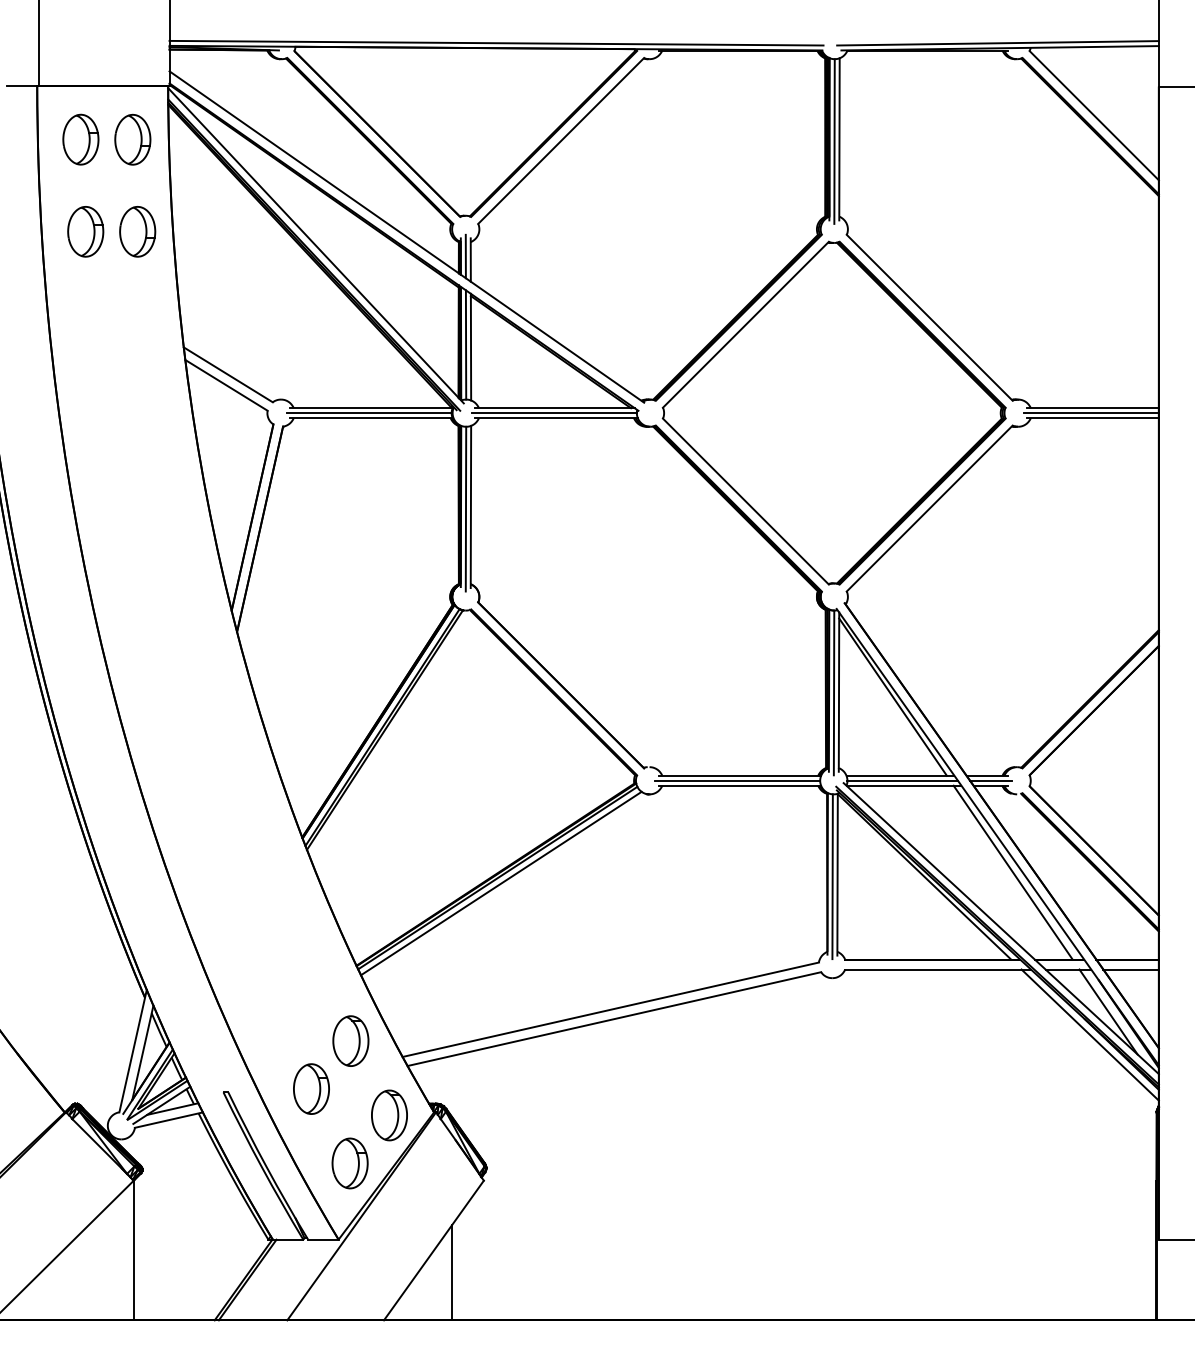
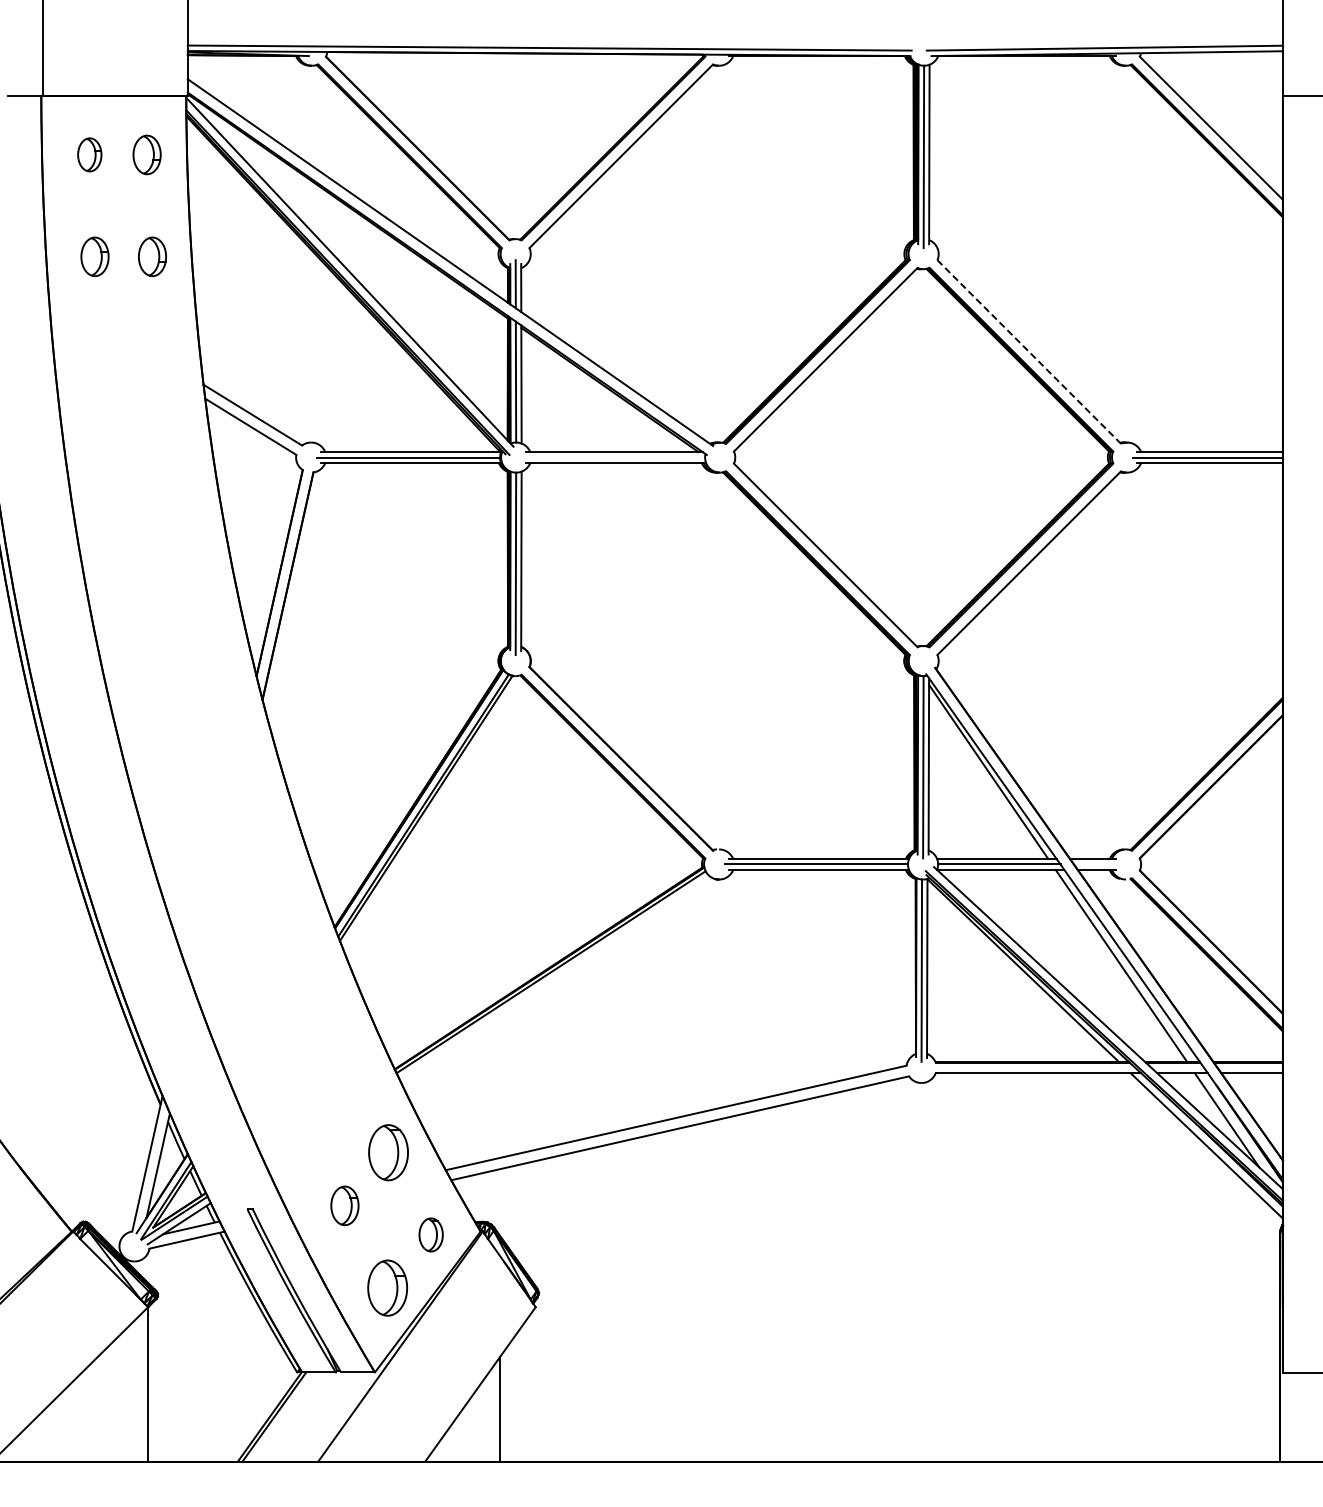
part: (80, 139) -> (89, 154), size x0.6
part: (132, 139) -> (146, 154), size x0.7
part: (85, 231) -> (94, 256), size x0.7
part: (137, 231) -> (152, 256), size x0.7
line: (929, 317) -> (1029, 351), solid -> dashed
line: (554, 413) -> (613, 457), removed
line: (990, 780) -> (1096, 864), removed
line: (500, 882) -> (554, 977), removed
part: (311, 1088) -> (344, 1205), size x0.7
part: (388, 1115) -> (430, 1234), size x0.6

